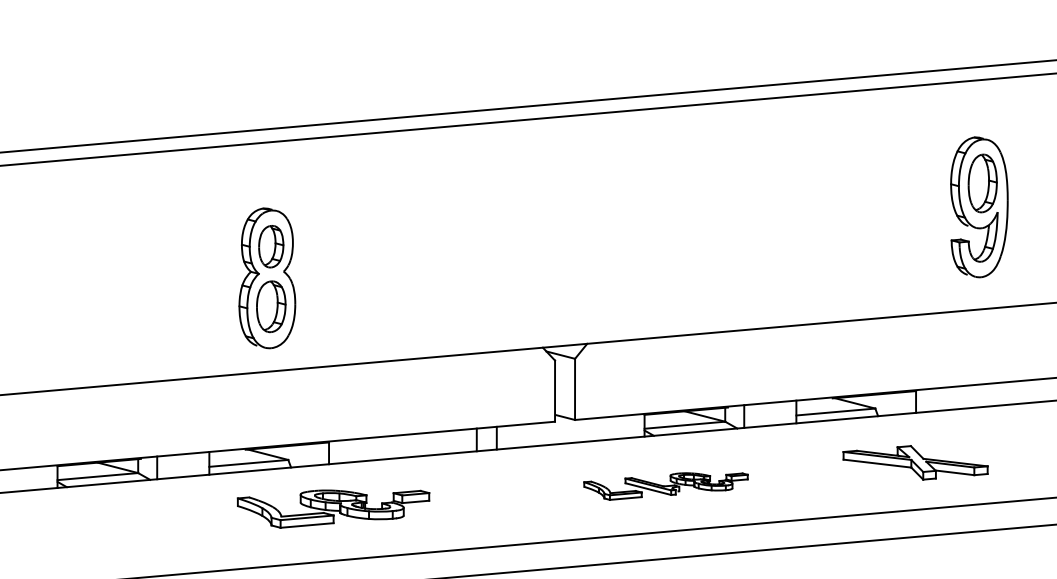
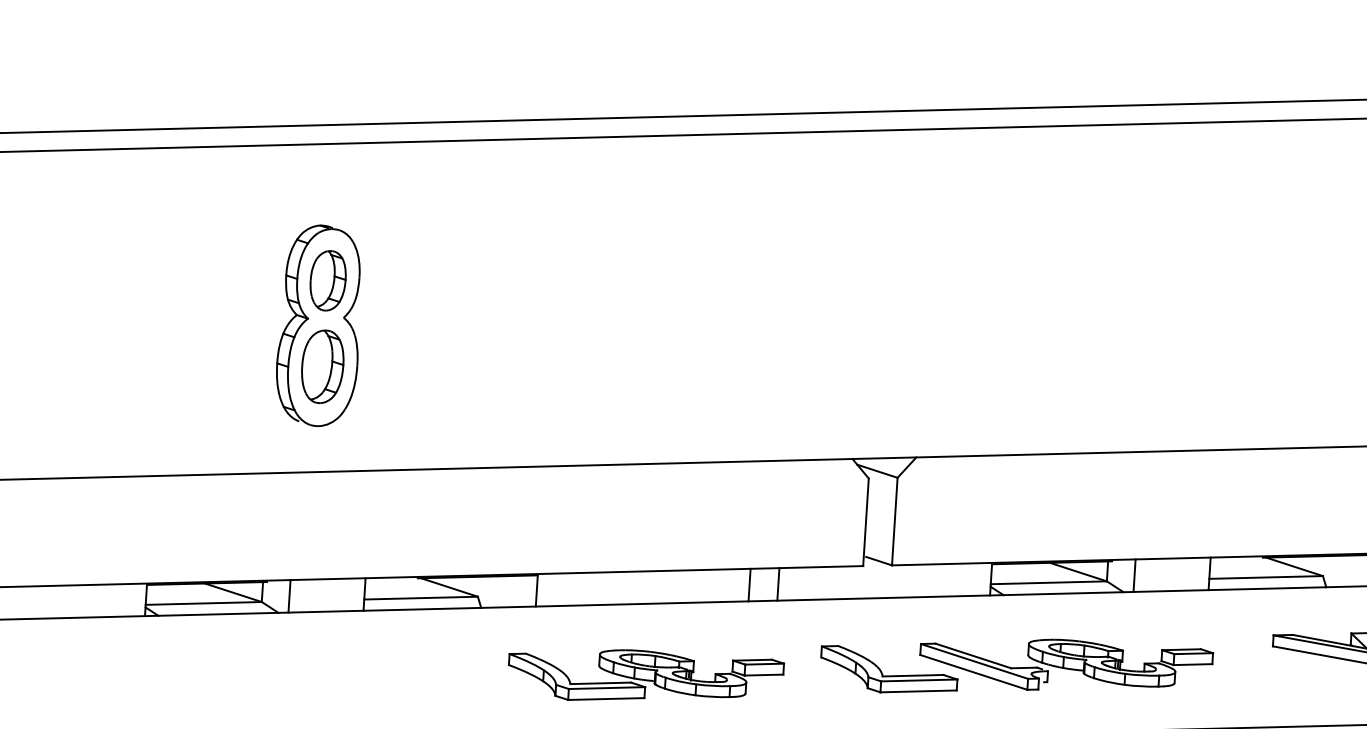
part: (267, 278) -> (319, 326), moved
part: (665, 486) -> (1015, 668), size x1.67
part: (333, 508) -> (645, 677), moved

